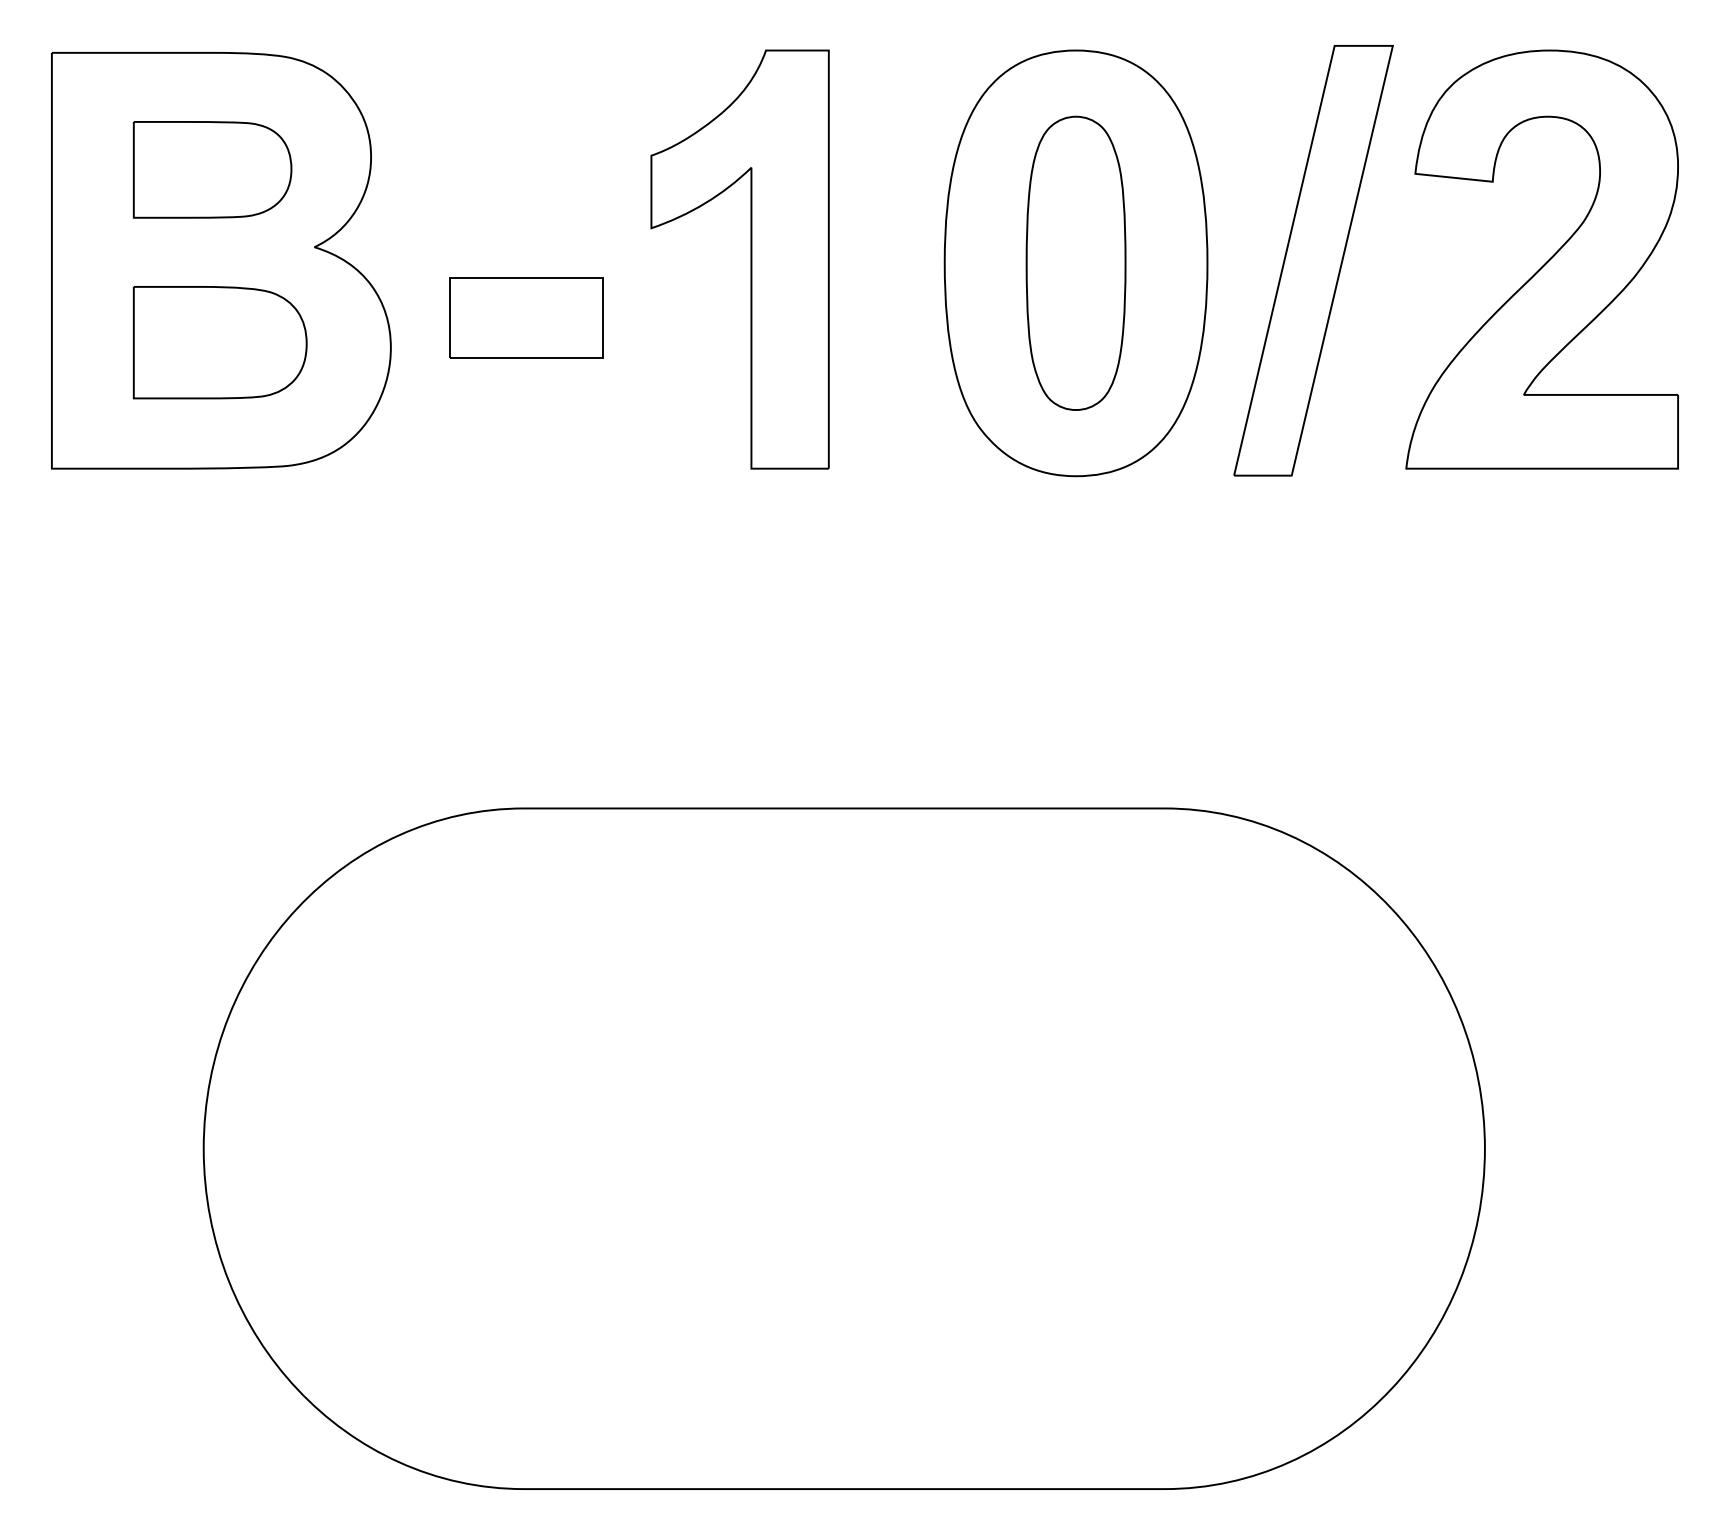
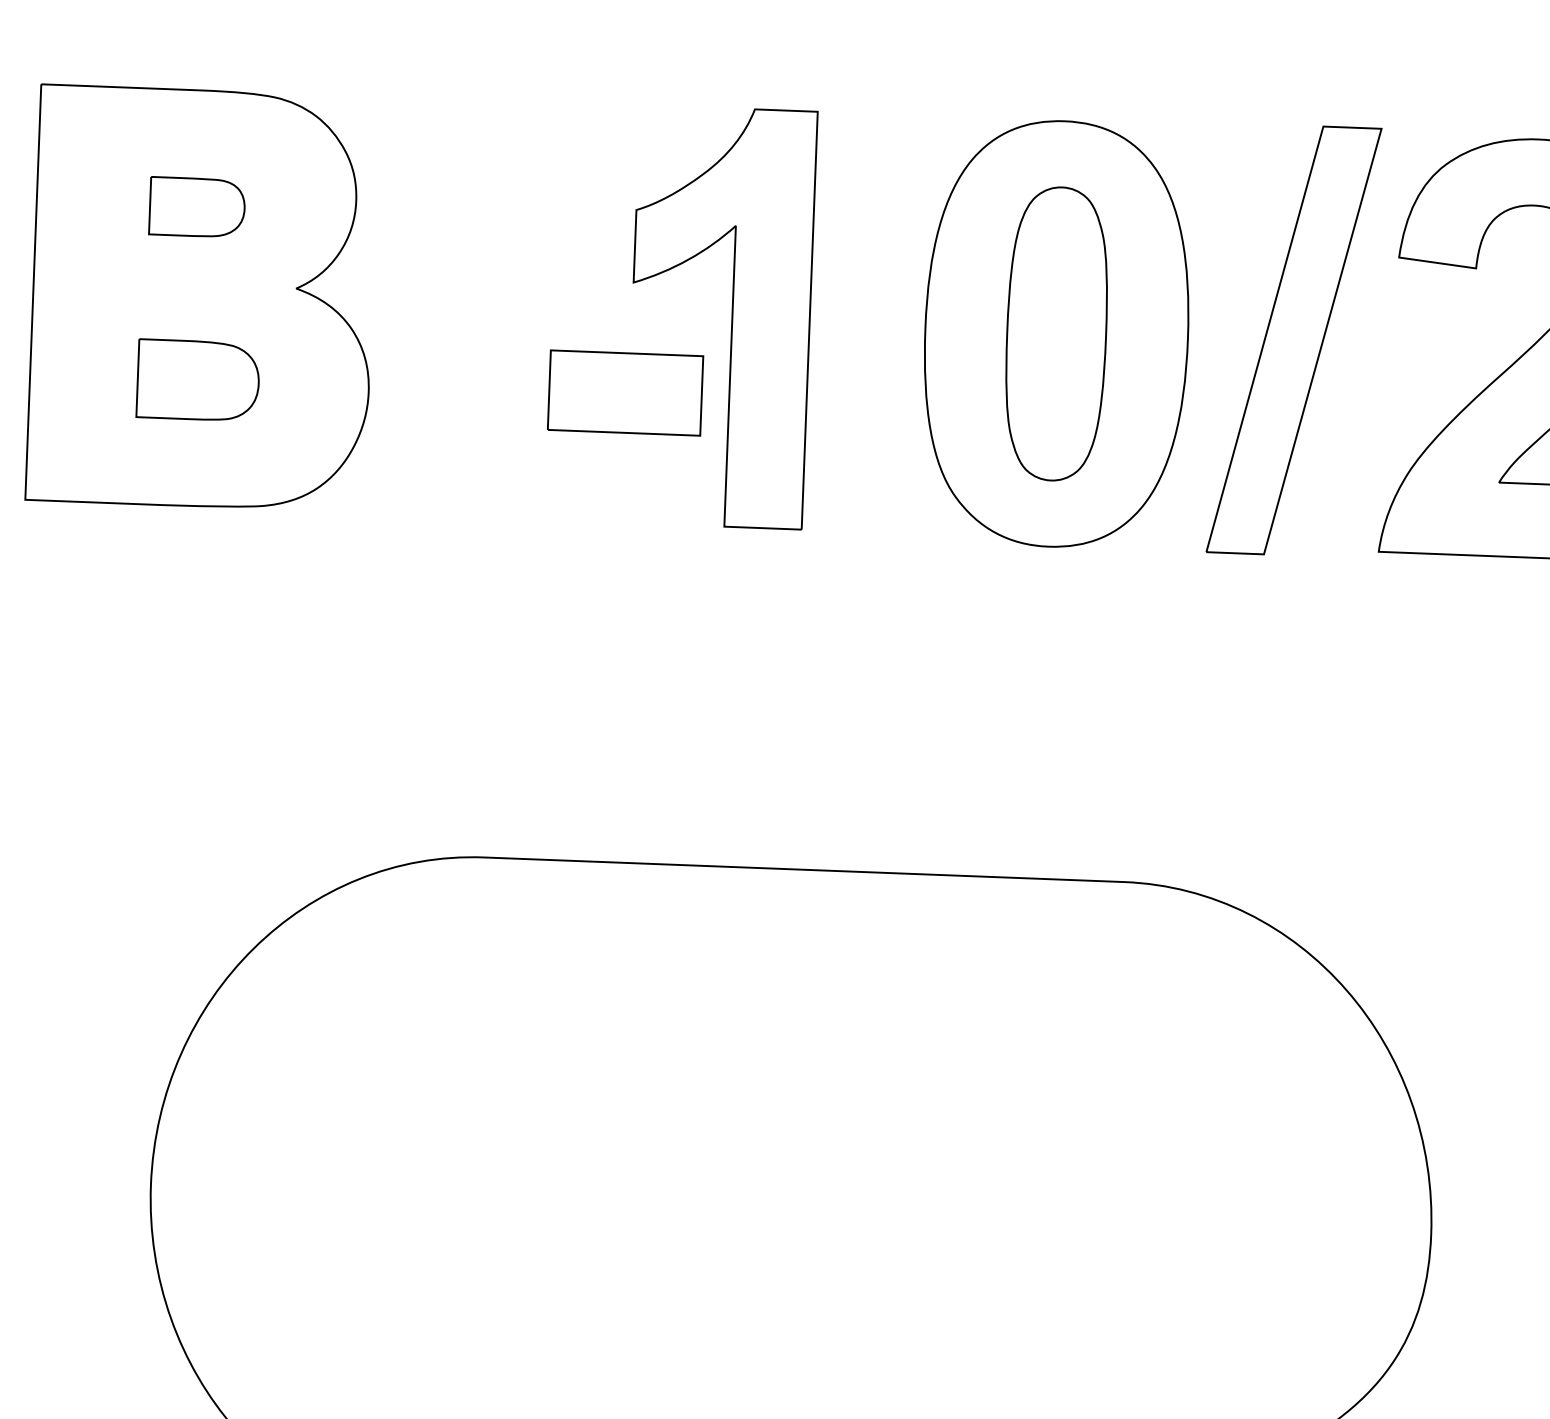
part: (212, 169) -> (197, 207), size x0.6
part: (526, 317) -> (625, 392), moved
part: (219, 342) -> (197, 380), size x0.7

